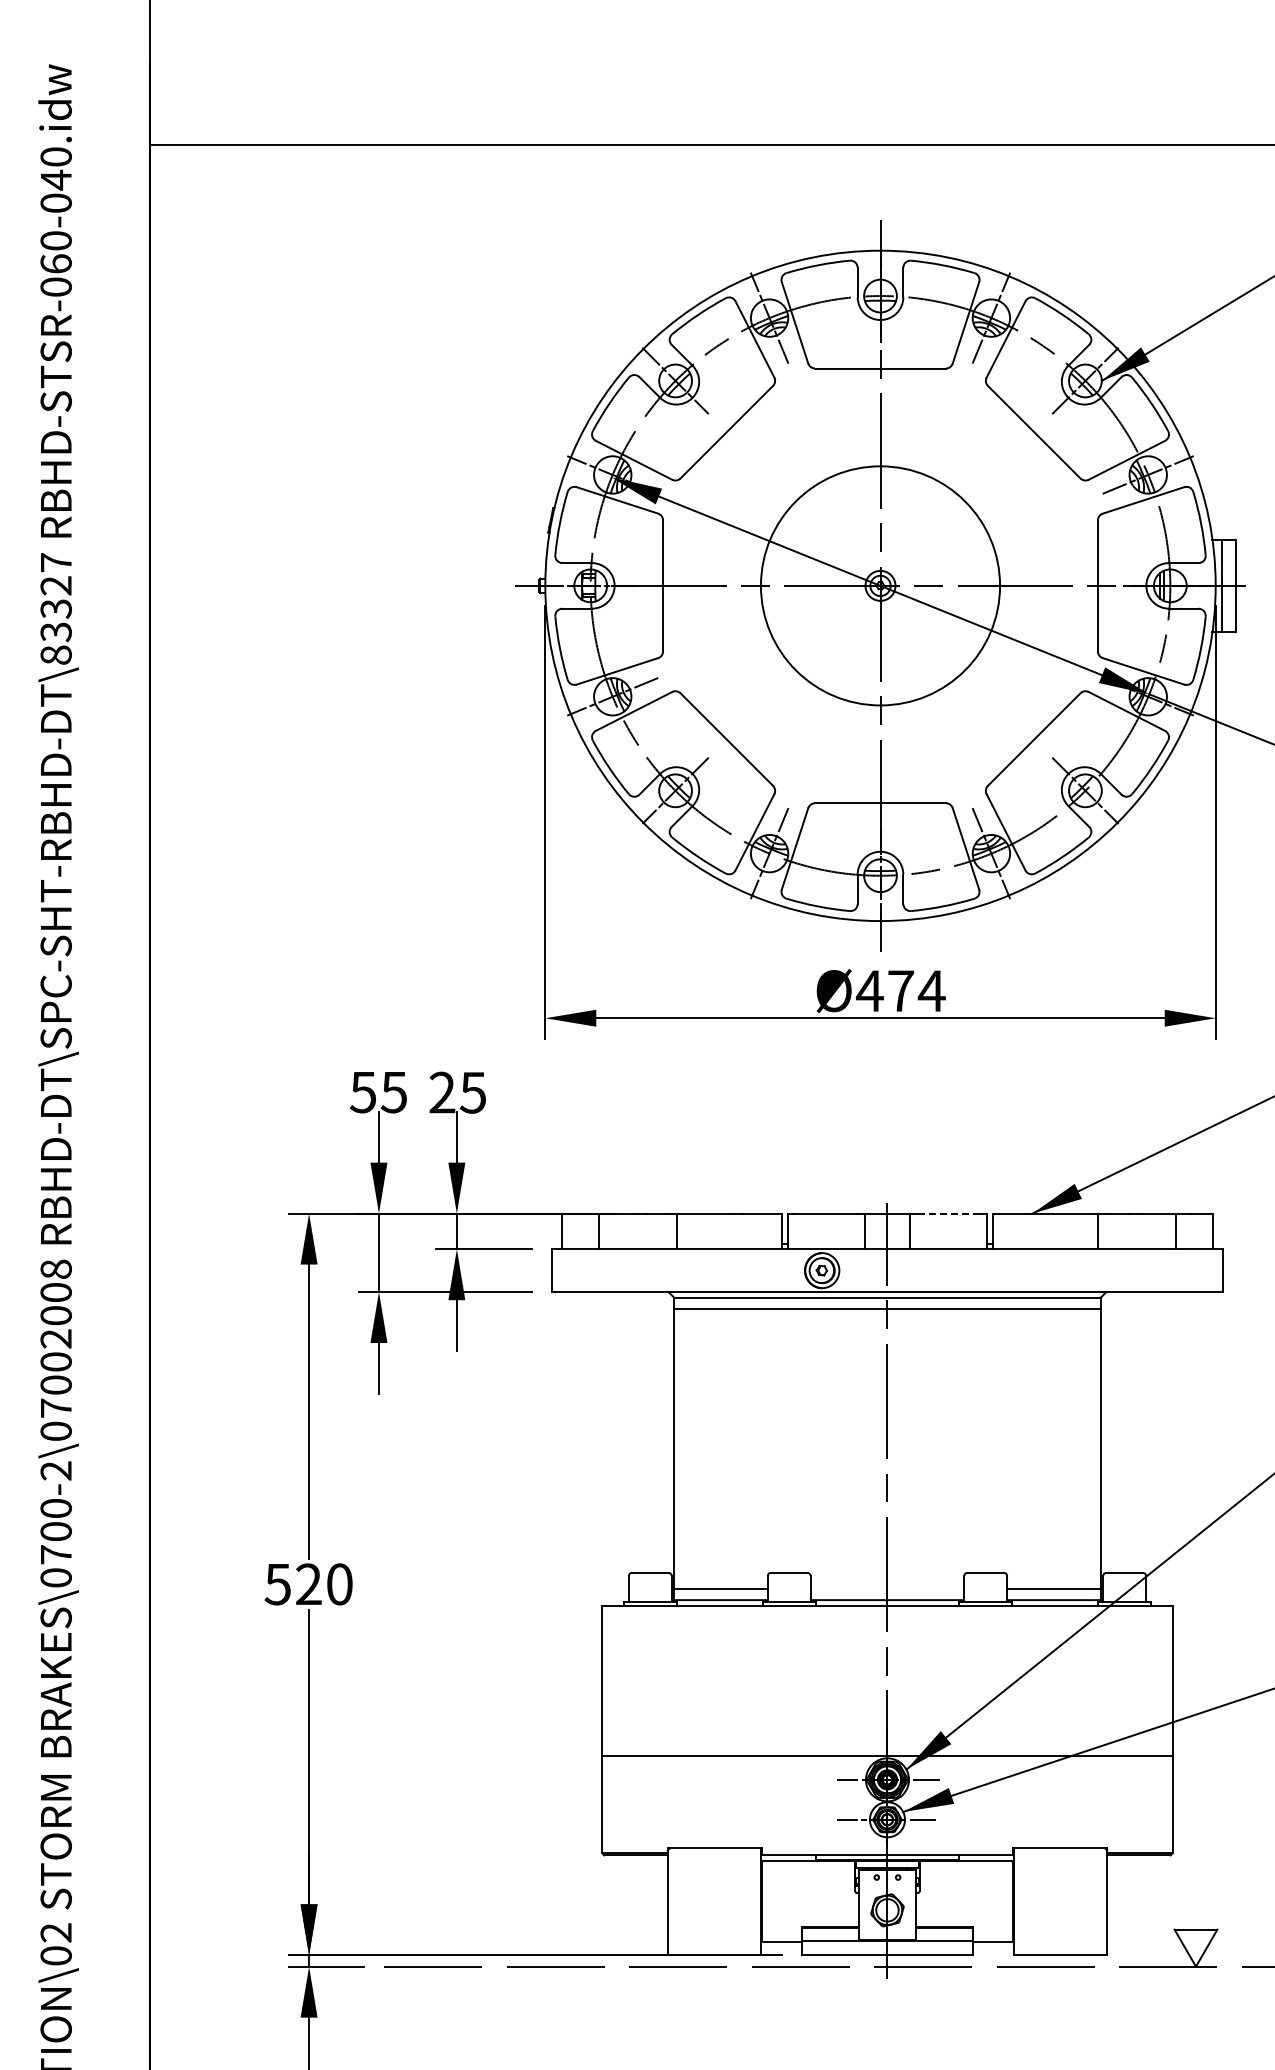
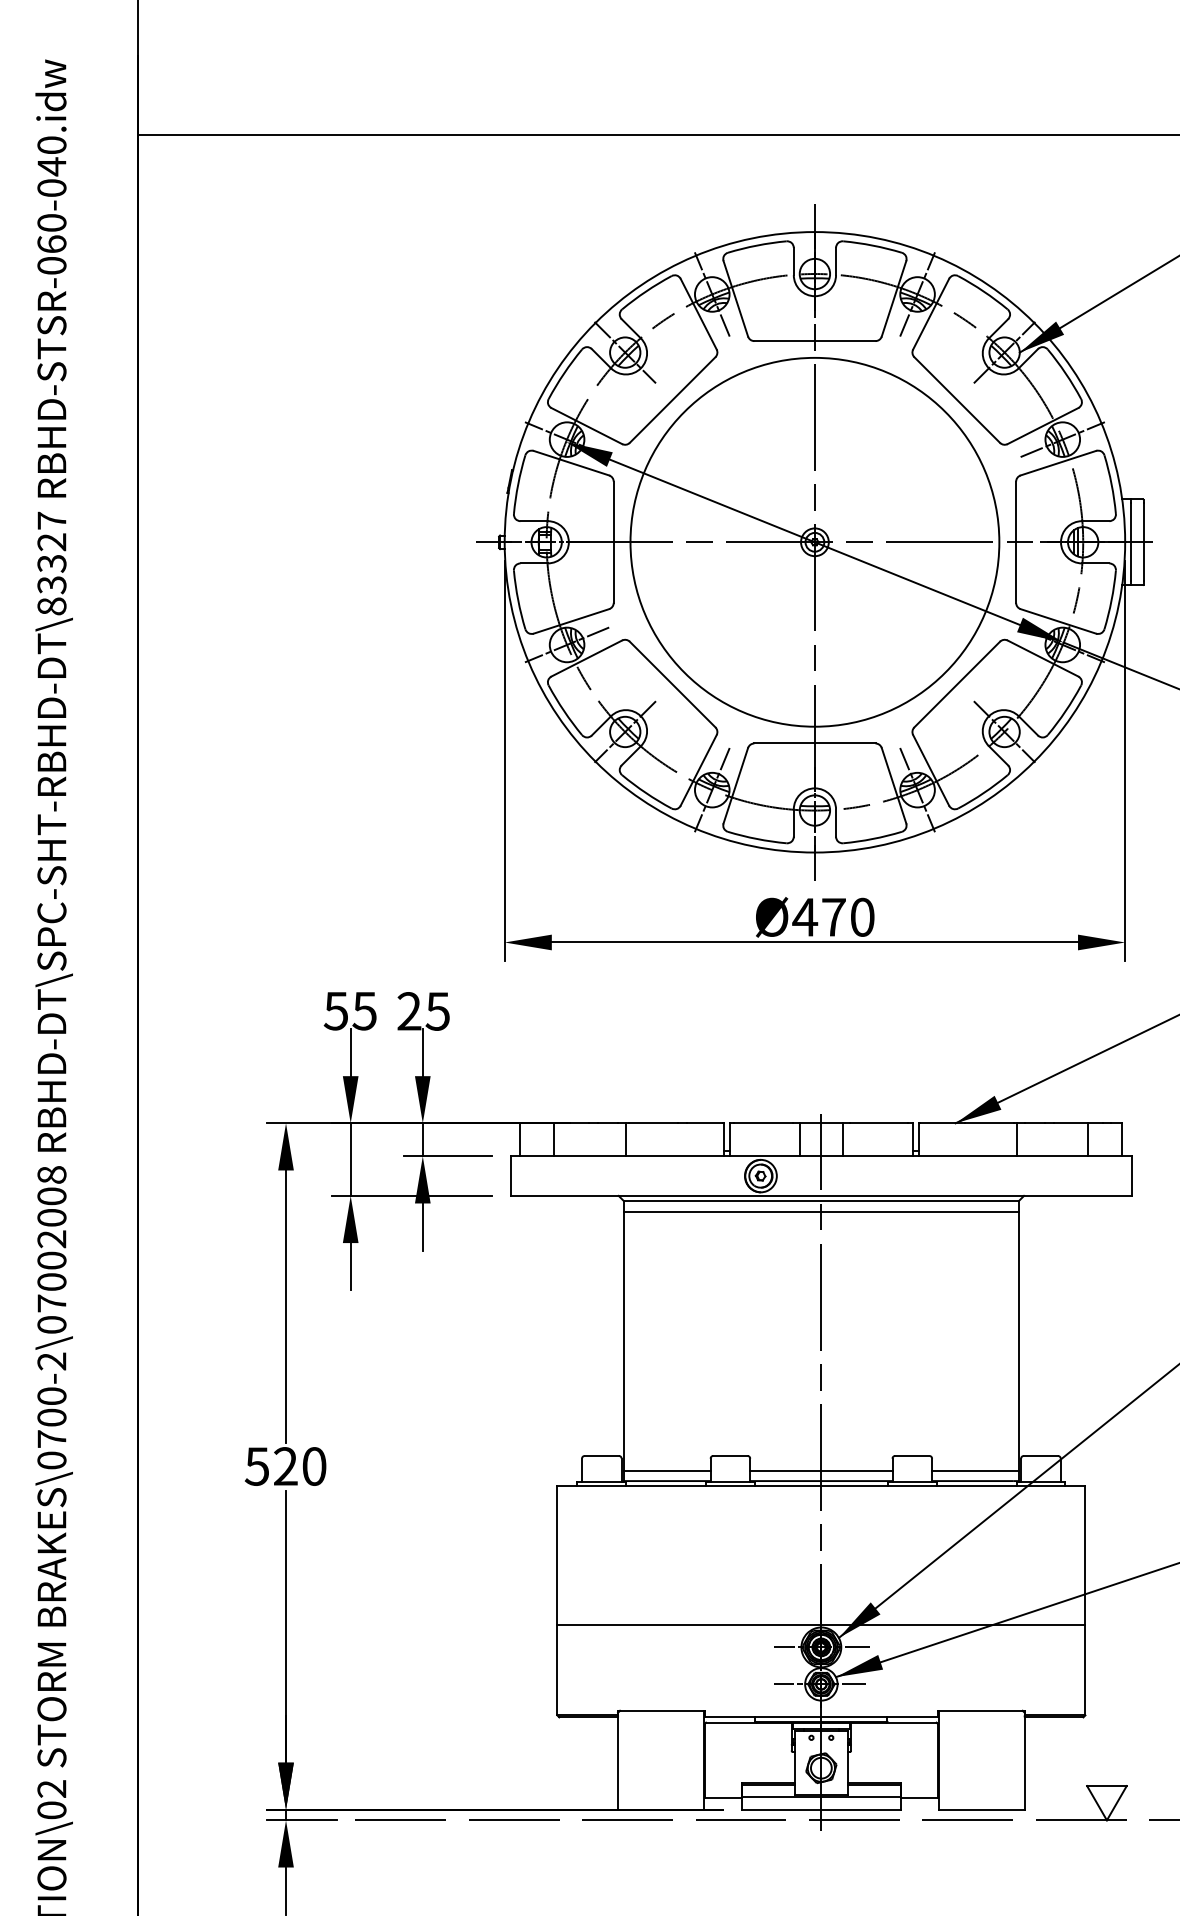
circle: (880, 585) -> (814, 541), size x1.67
text: (931, 991) -> (862, 917), Ø474 -> Ø470
line: (949, 1213) -> (878, 1123), dashed -> solid
line: (887, 1588) -> (821, 1470), added

